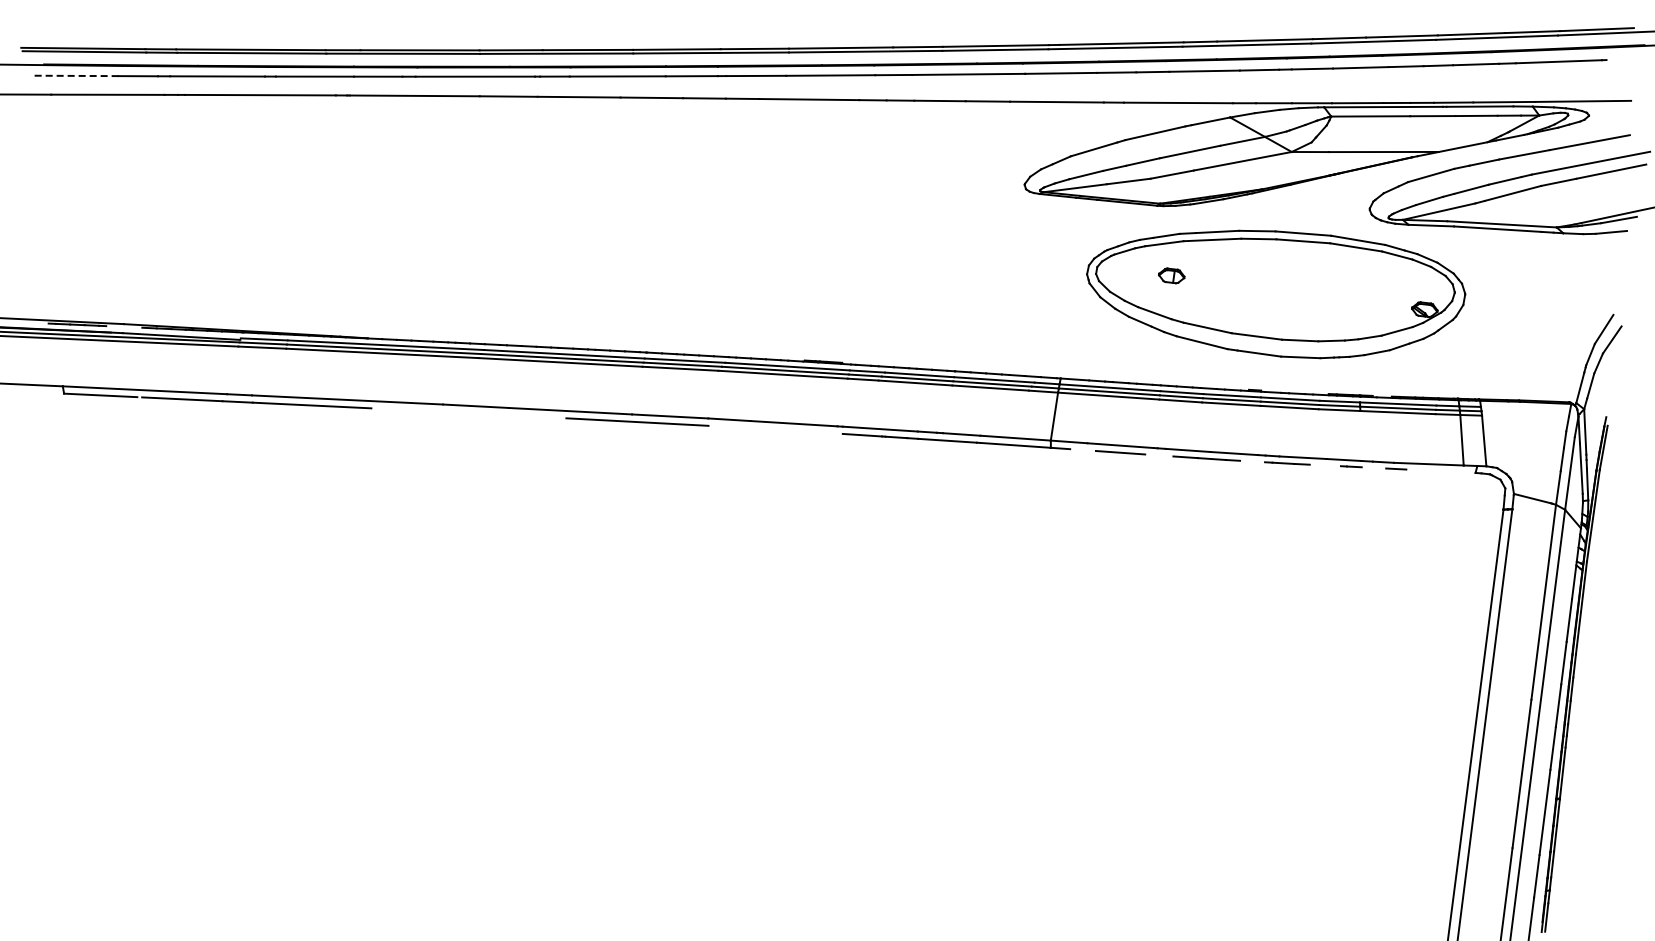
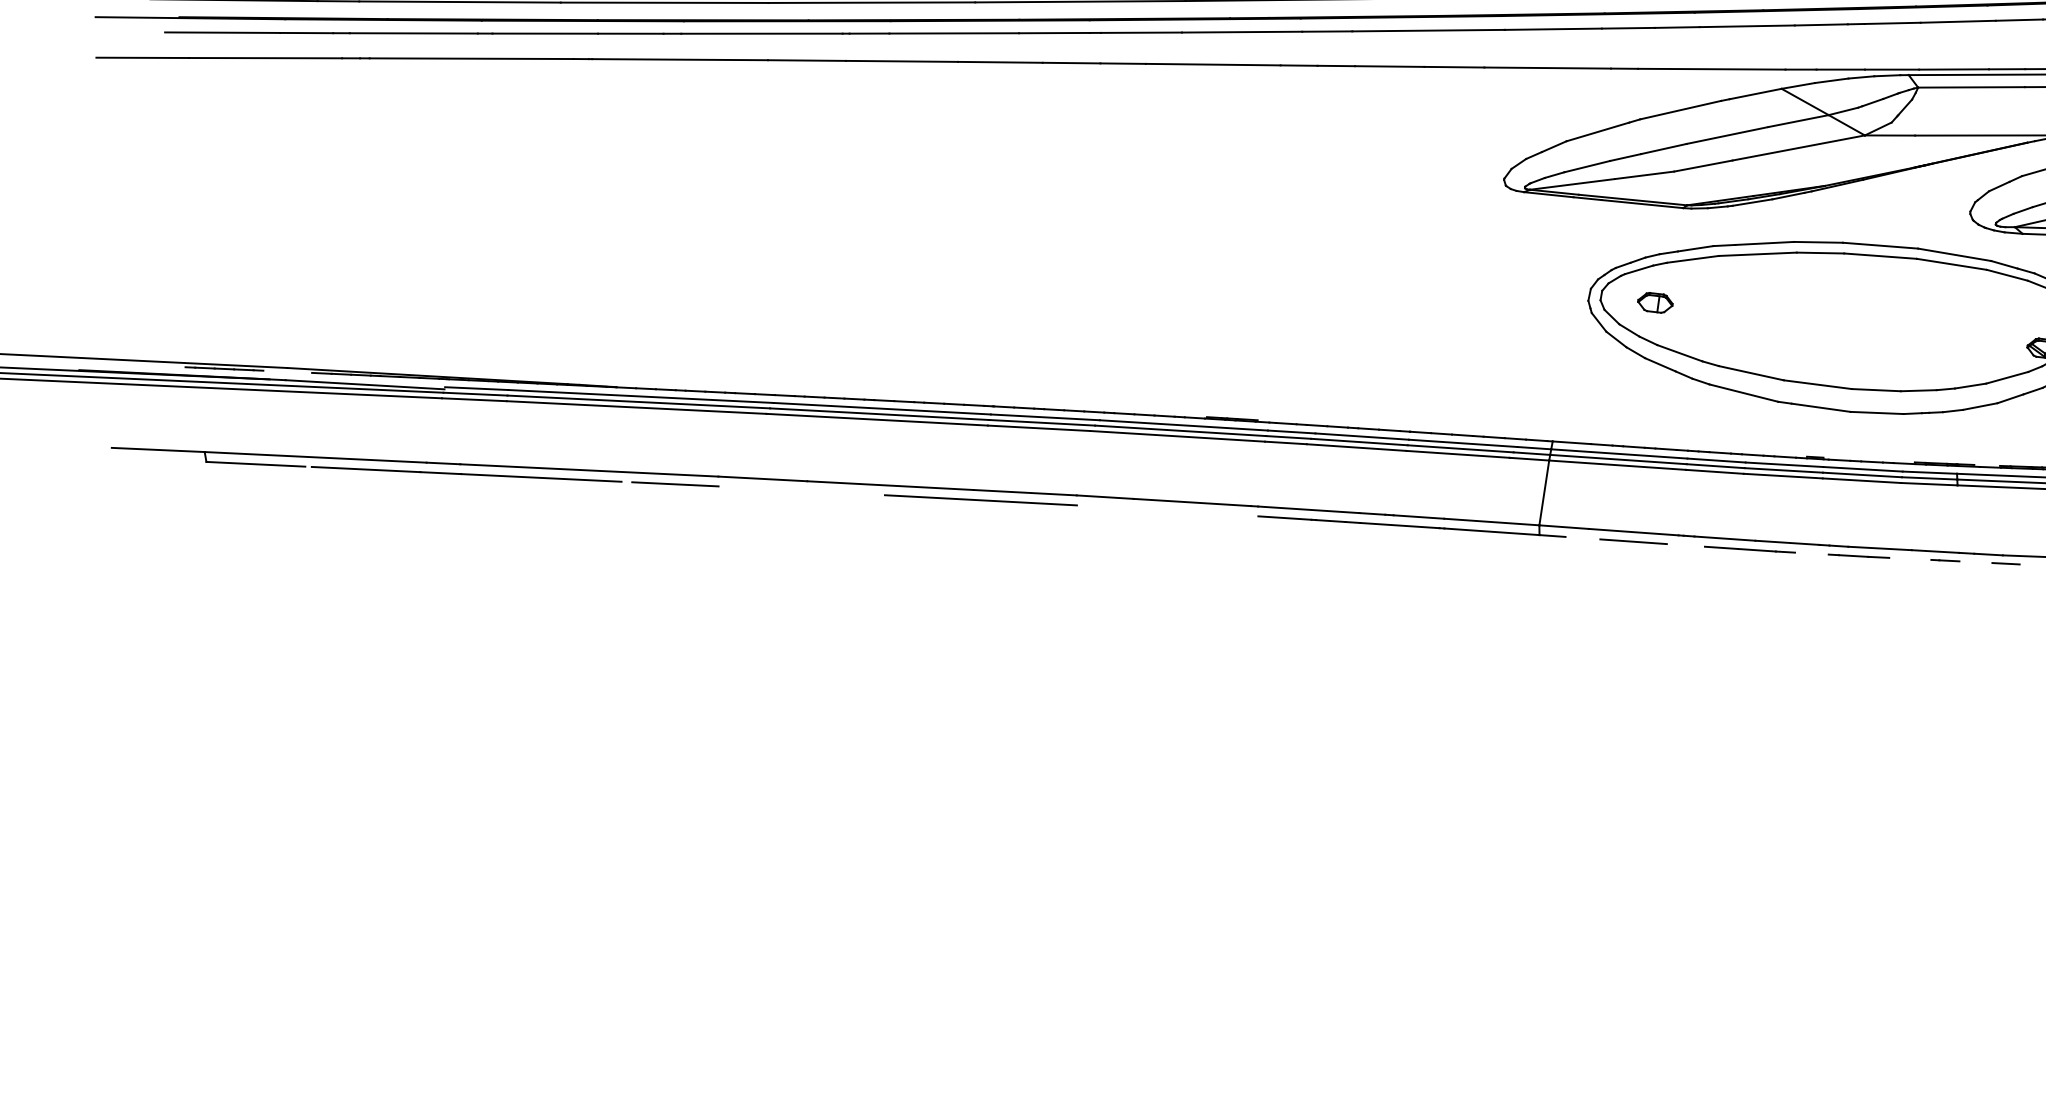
line: (76, 75) -> (223, 32), dashed -> solid
part: (1171, 275) -> (1655, 302), moved
line: (411, 409) -> (675, 483), added

